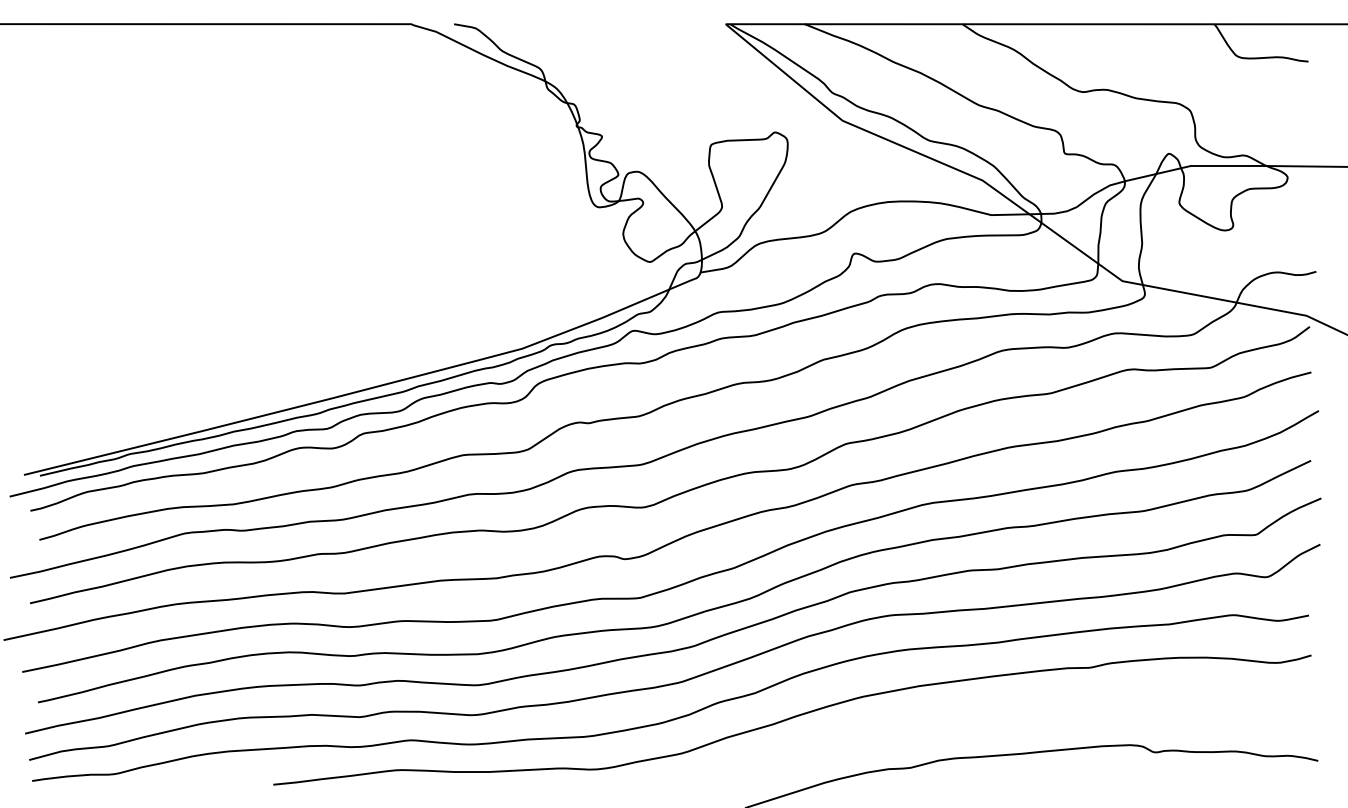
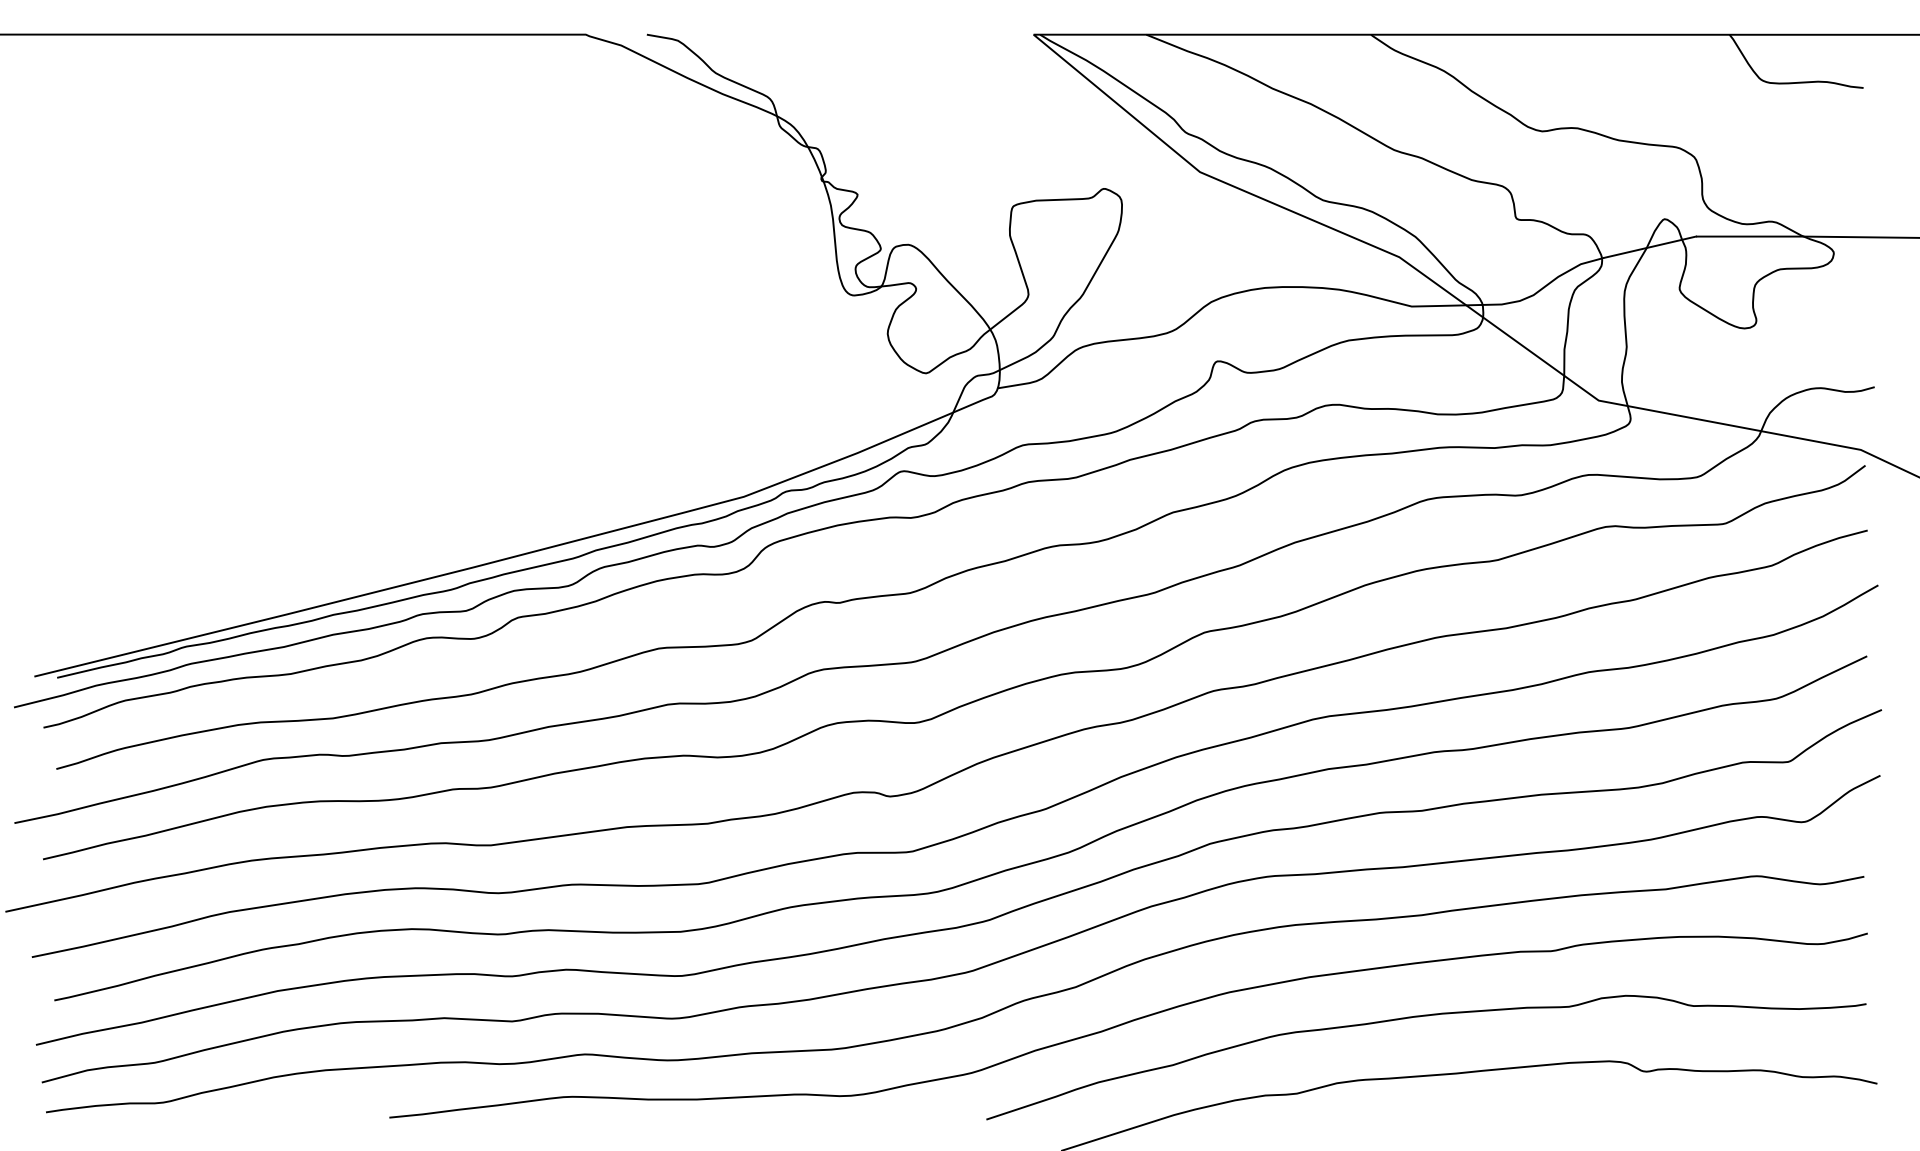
curve: (999, 714) -> (1423, 1017), added

